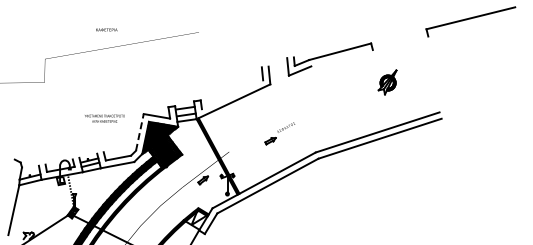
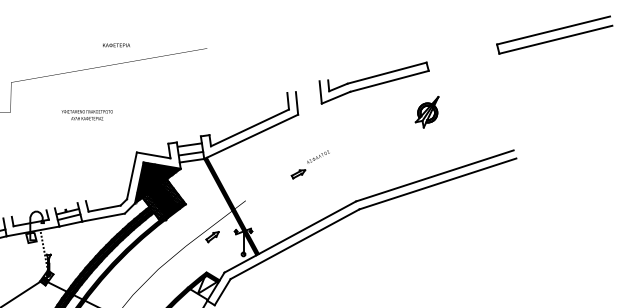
line: (472, 25) -> (555, 39), added
text: (106, 29) -> (116, 44), moved
line: (341, 58) -> (388, 81), added
part: (387, 82) -> (426, 112), moved
line: (232, 94) -> (249, 127), added
text: (104, 118) -> (86, 114), moved
line: (139, 132) -> (131, 175), dashed -> solid
part: (279, 133) -> (309, 164), moved

